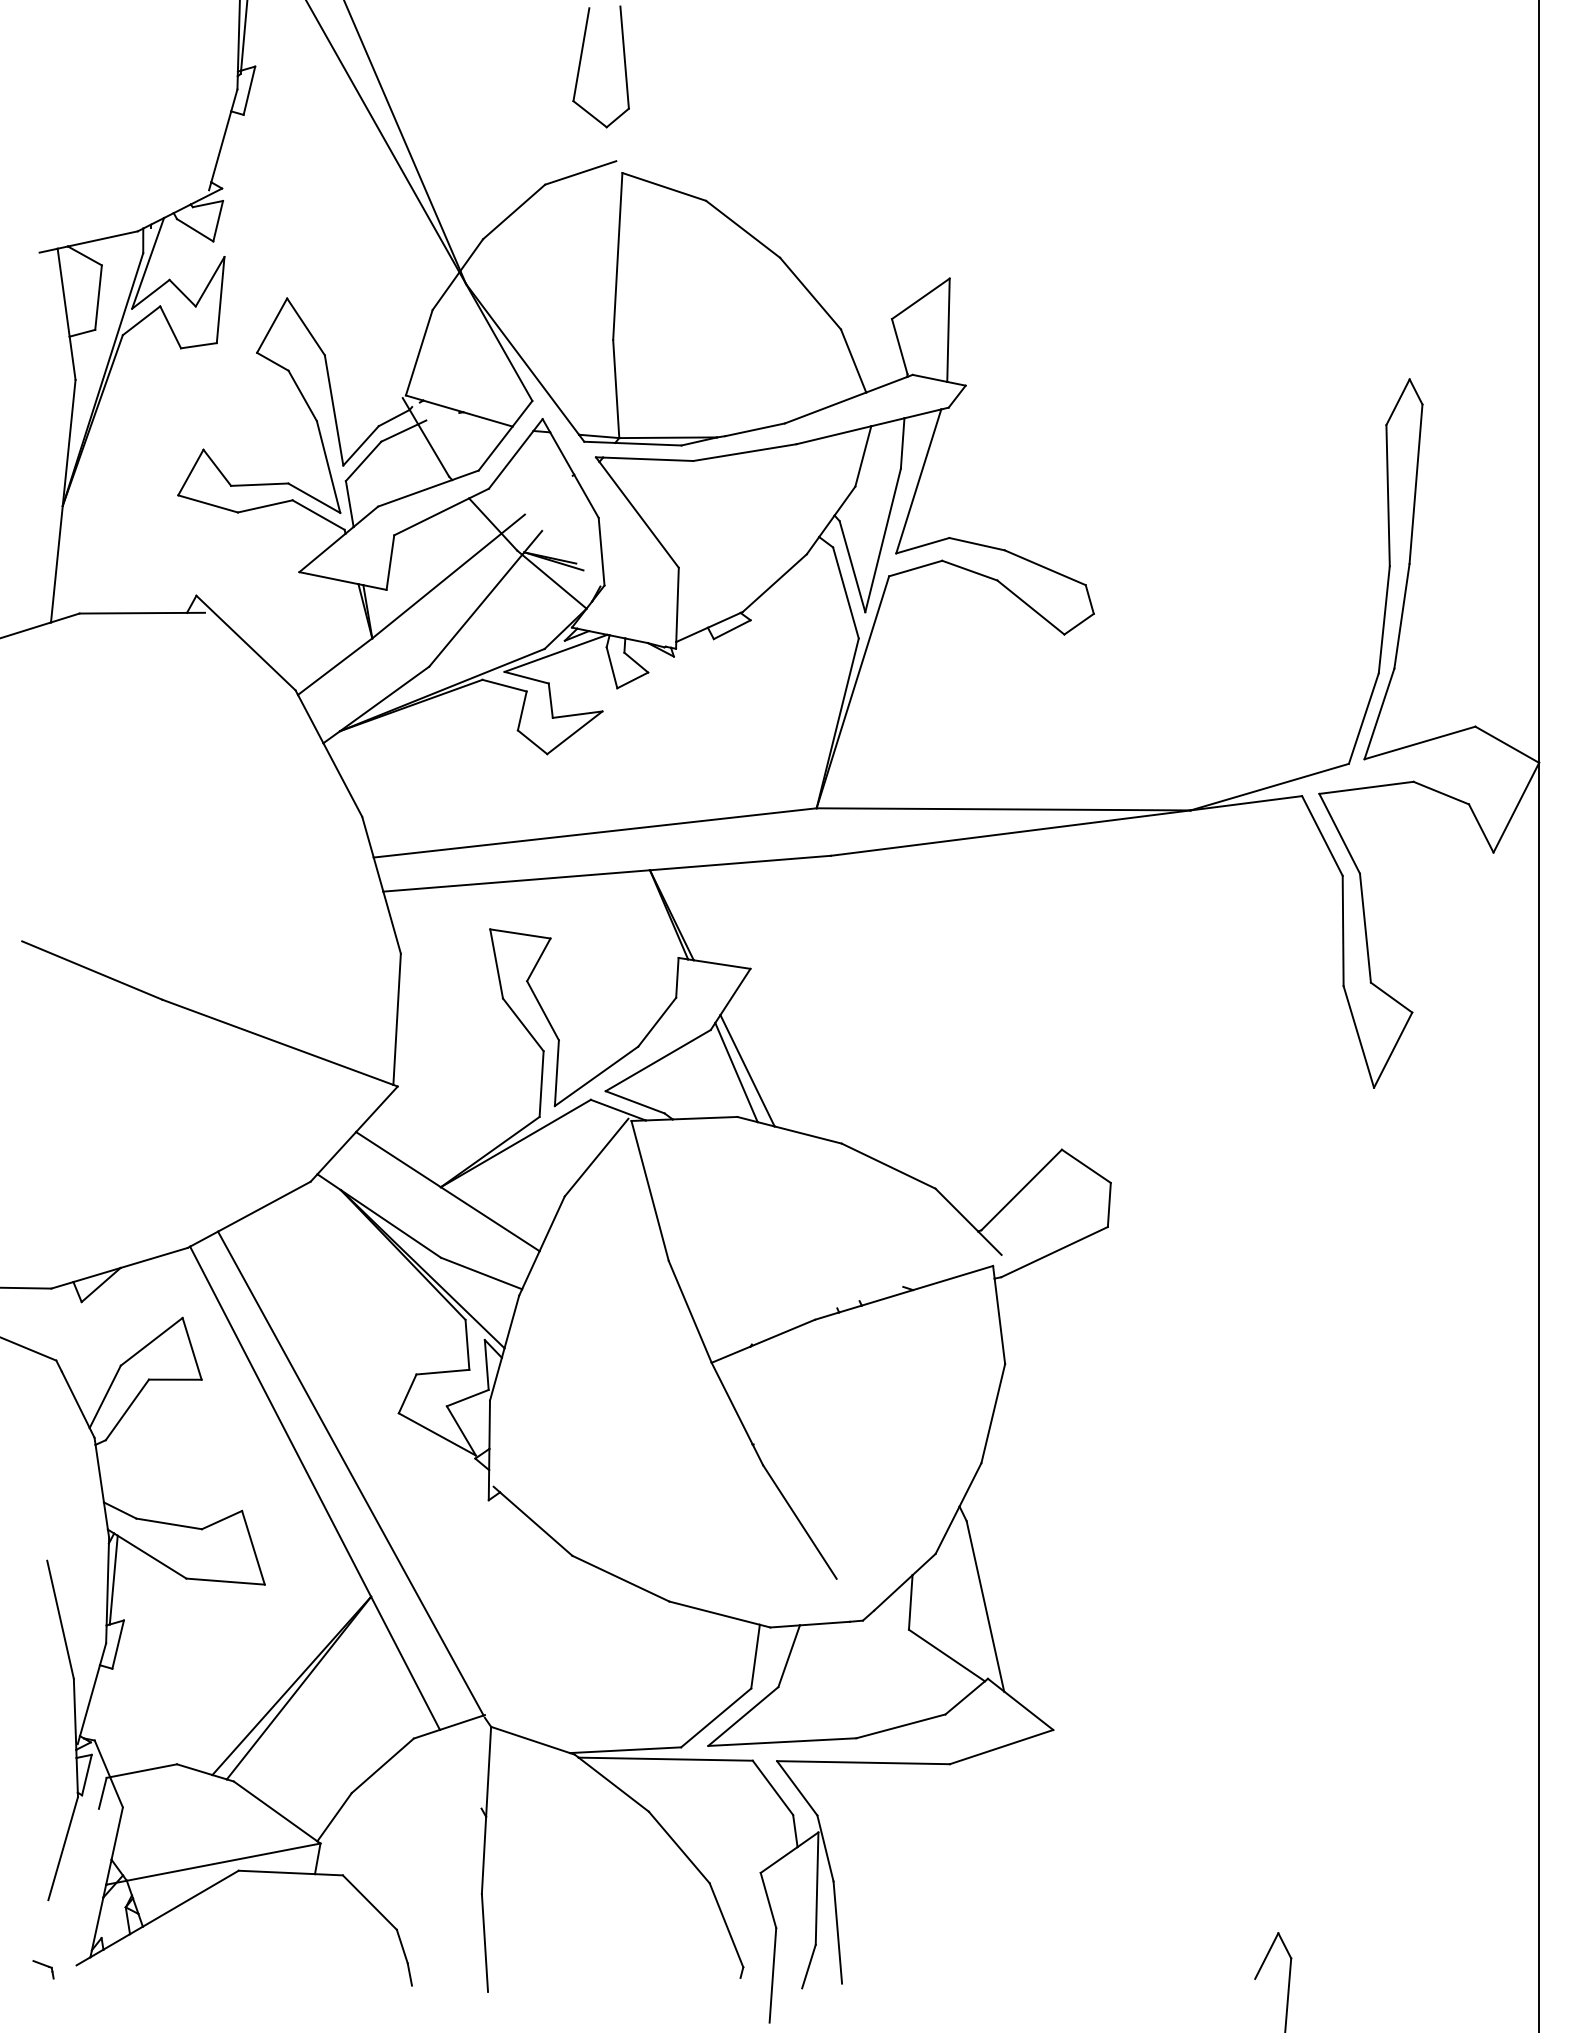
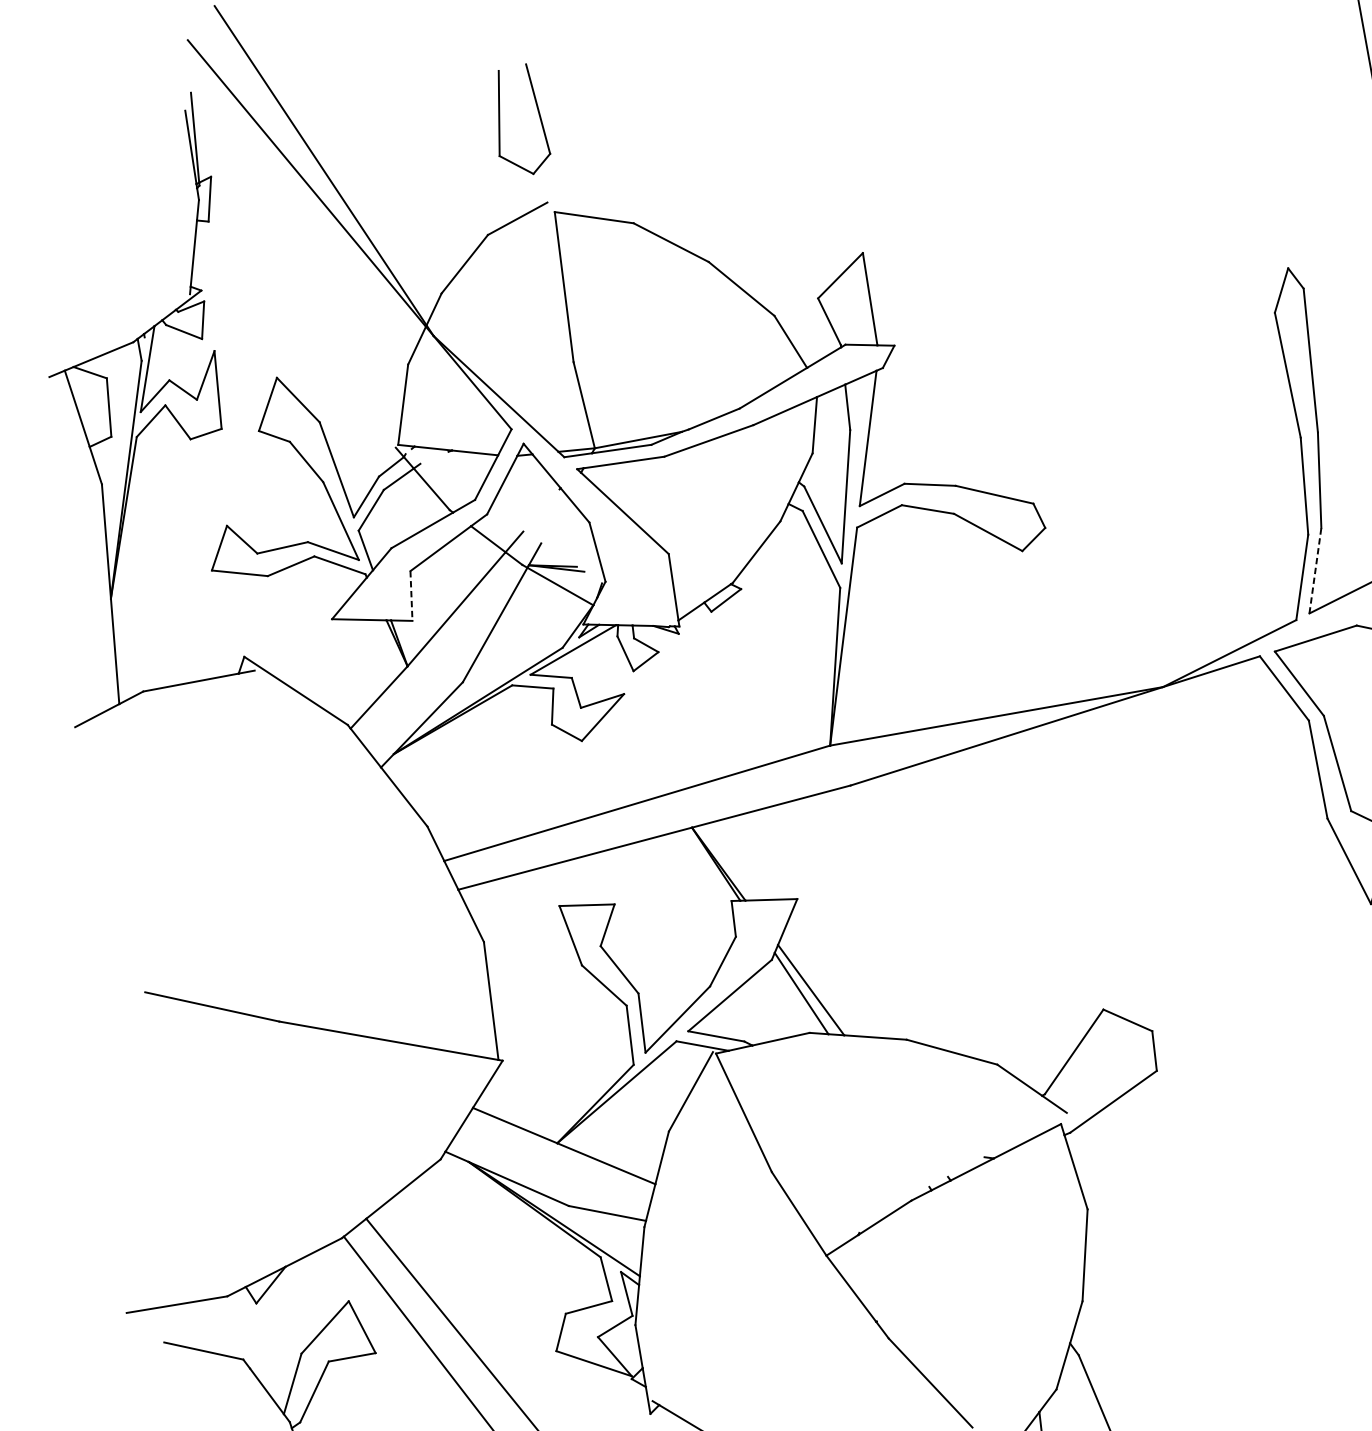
line: (390, 562) -> (411, 595), solid -> dashed
line: (1379, 713) -> (1315, 570), solid -> dashed

